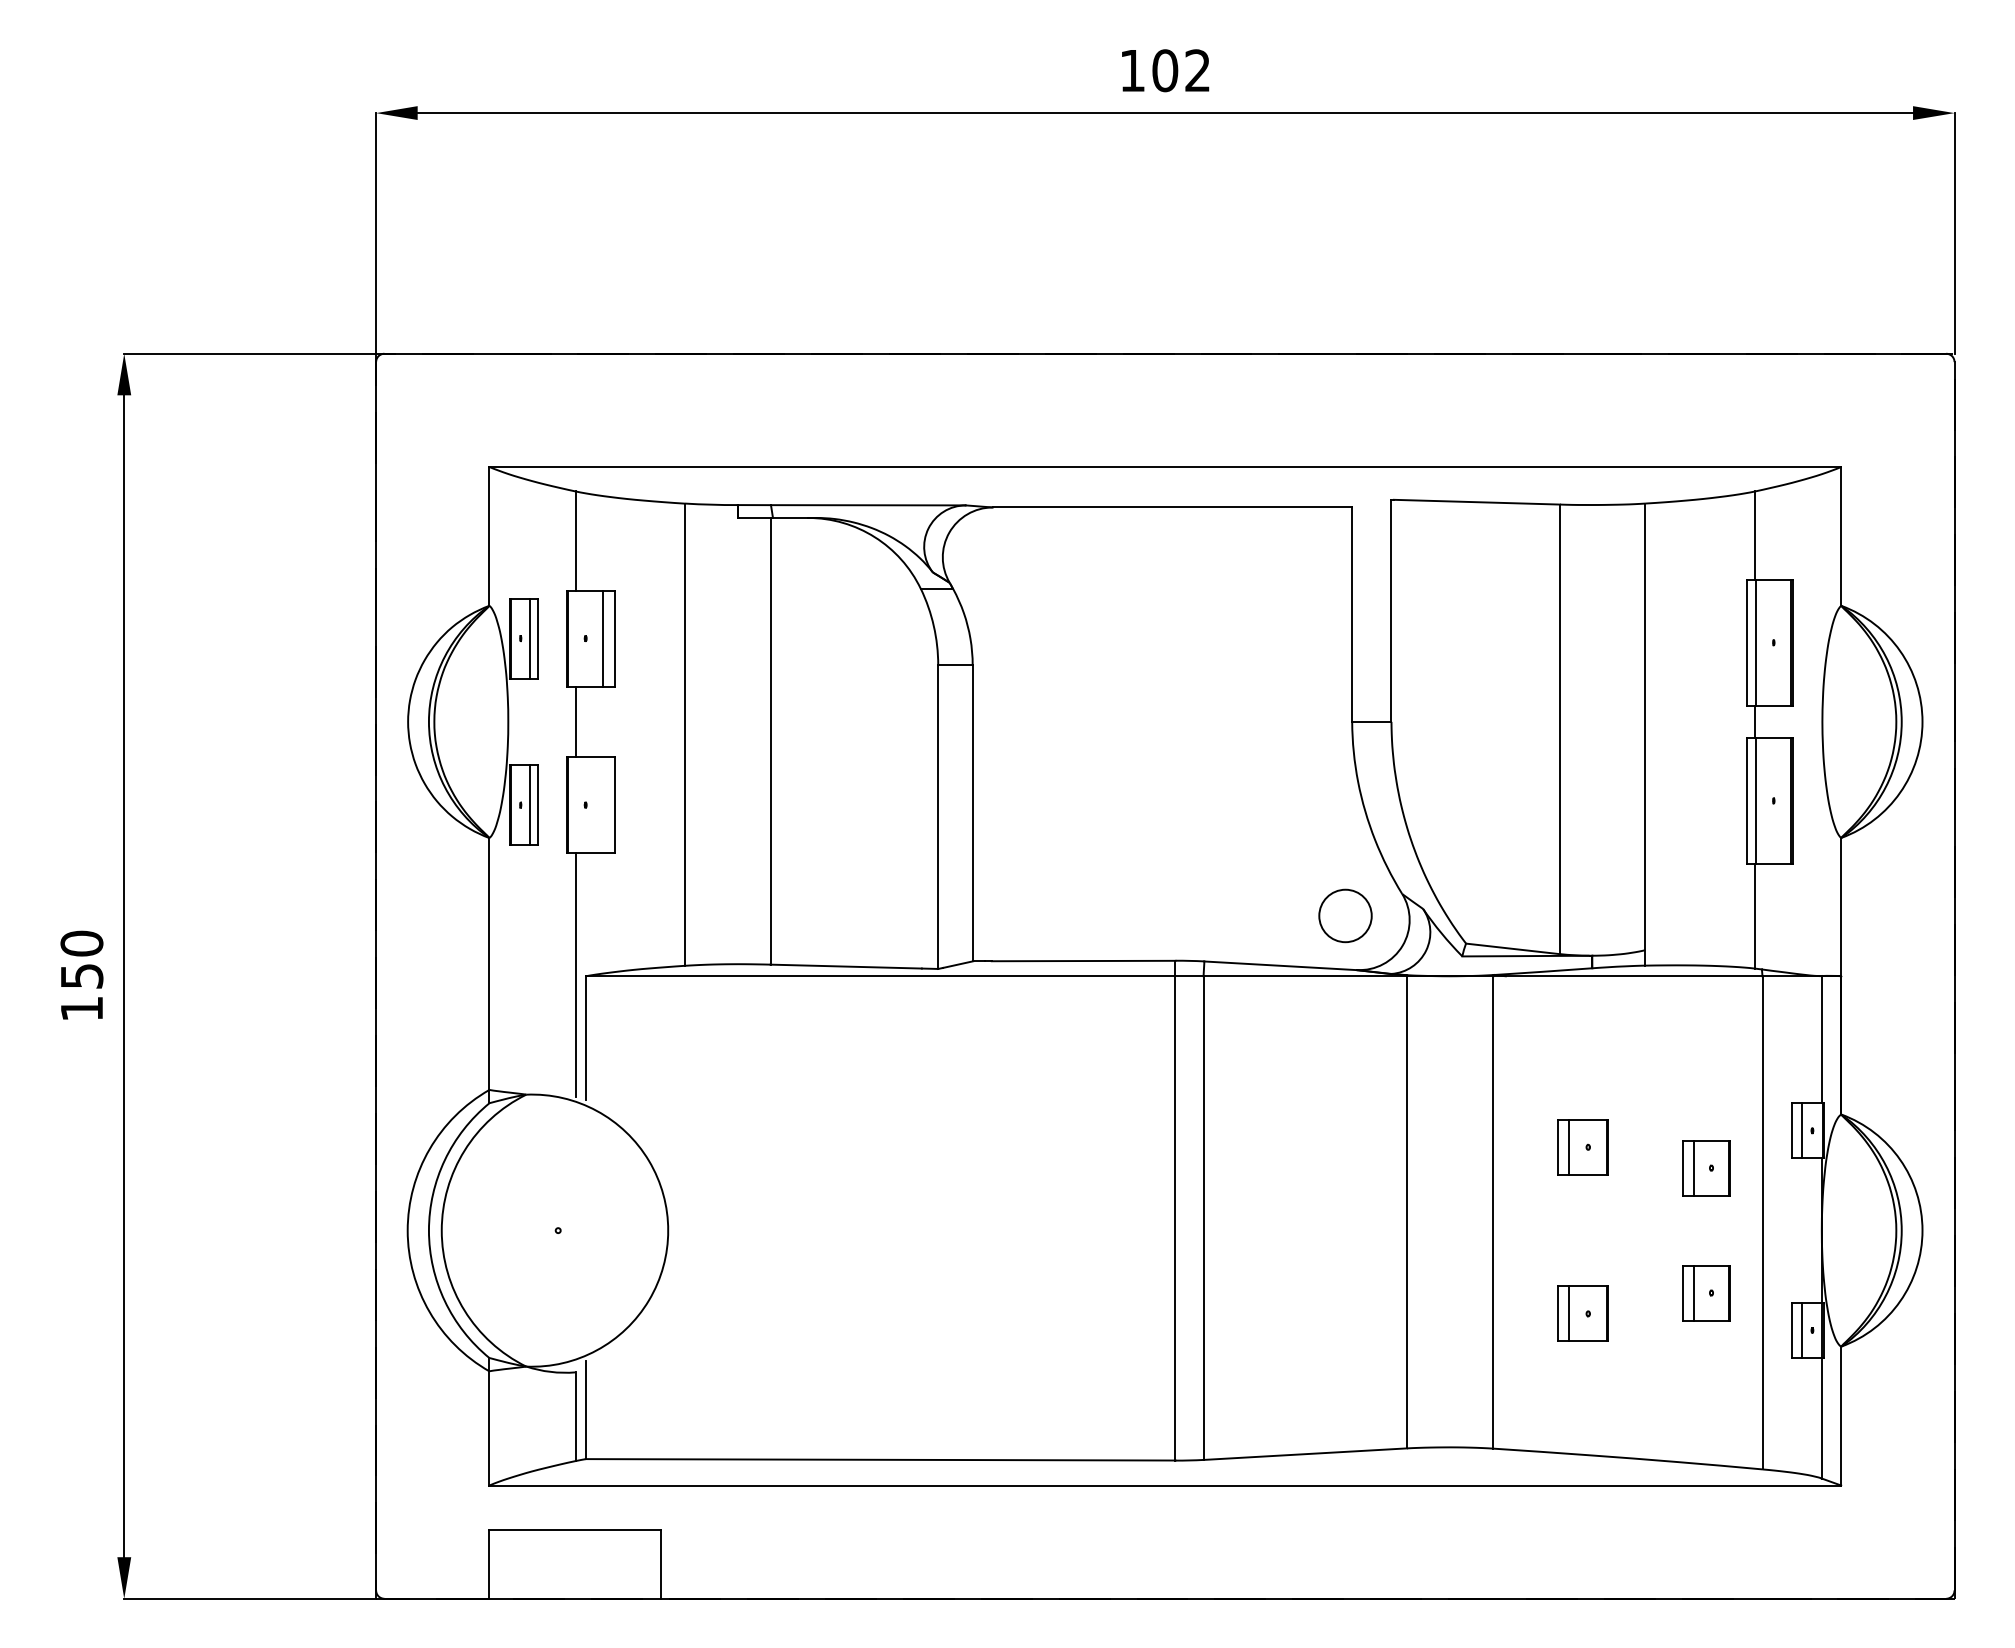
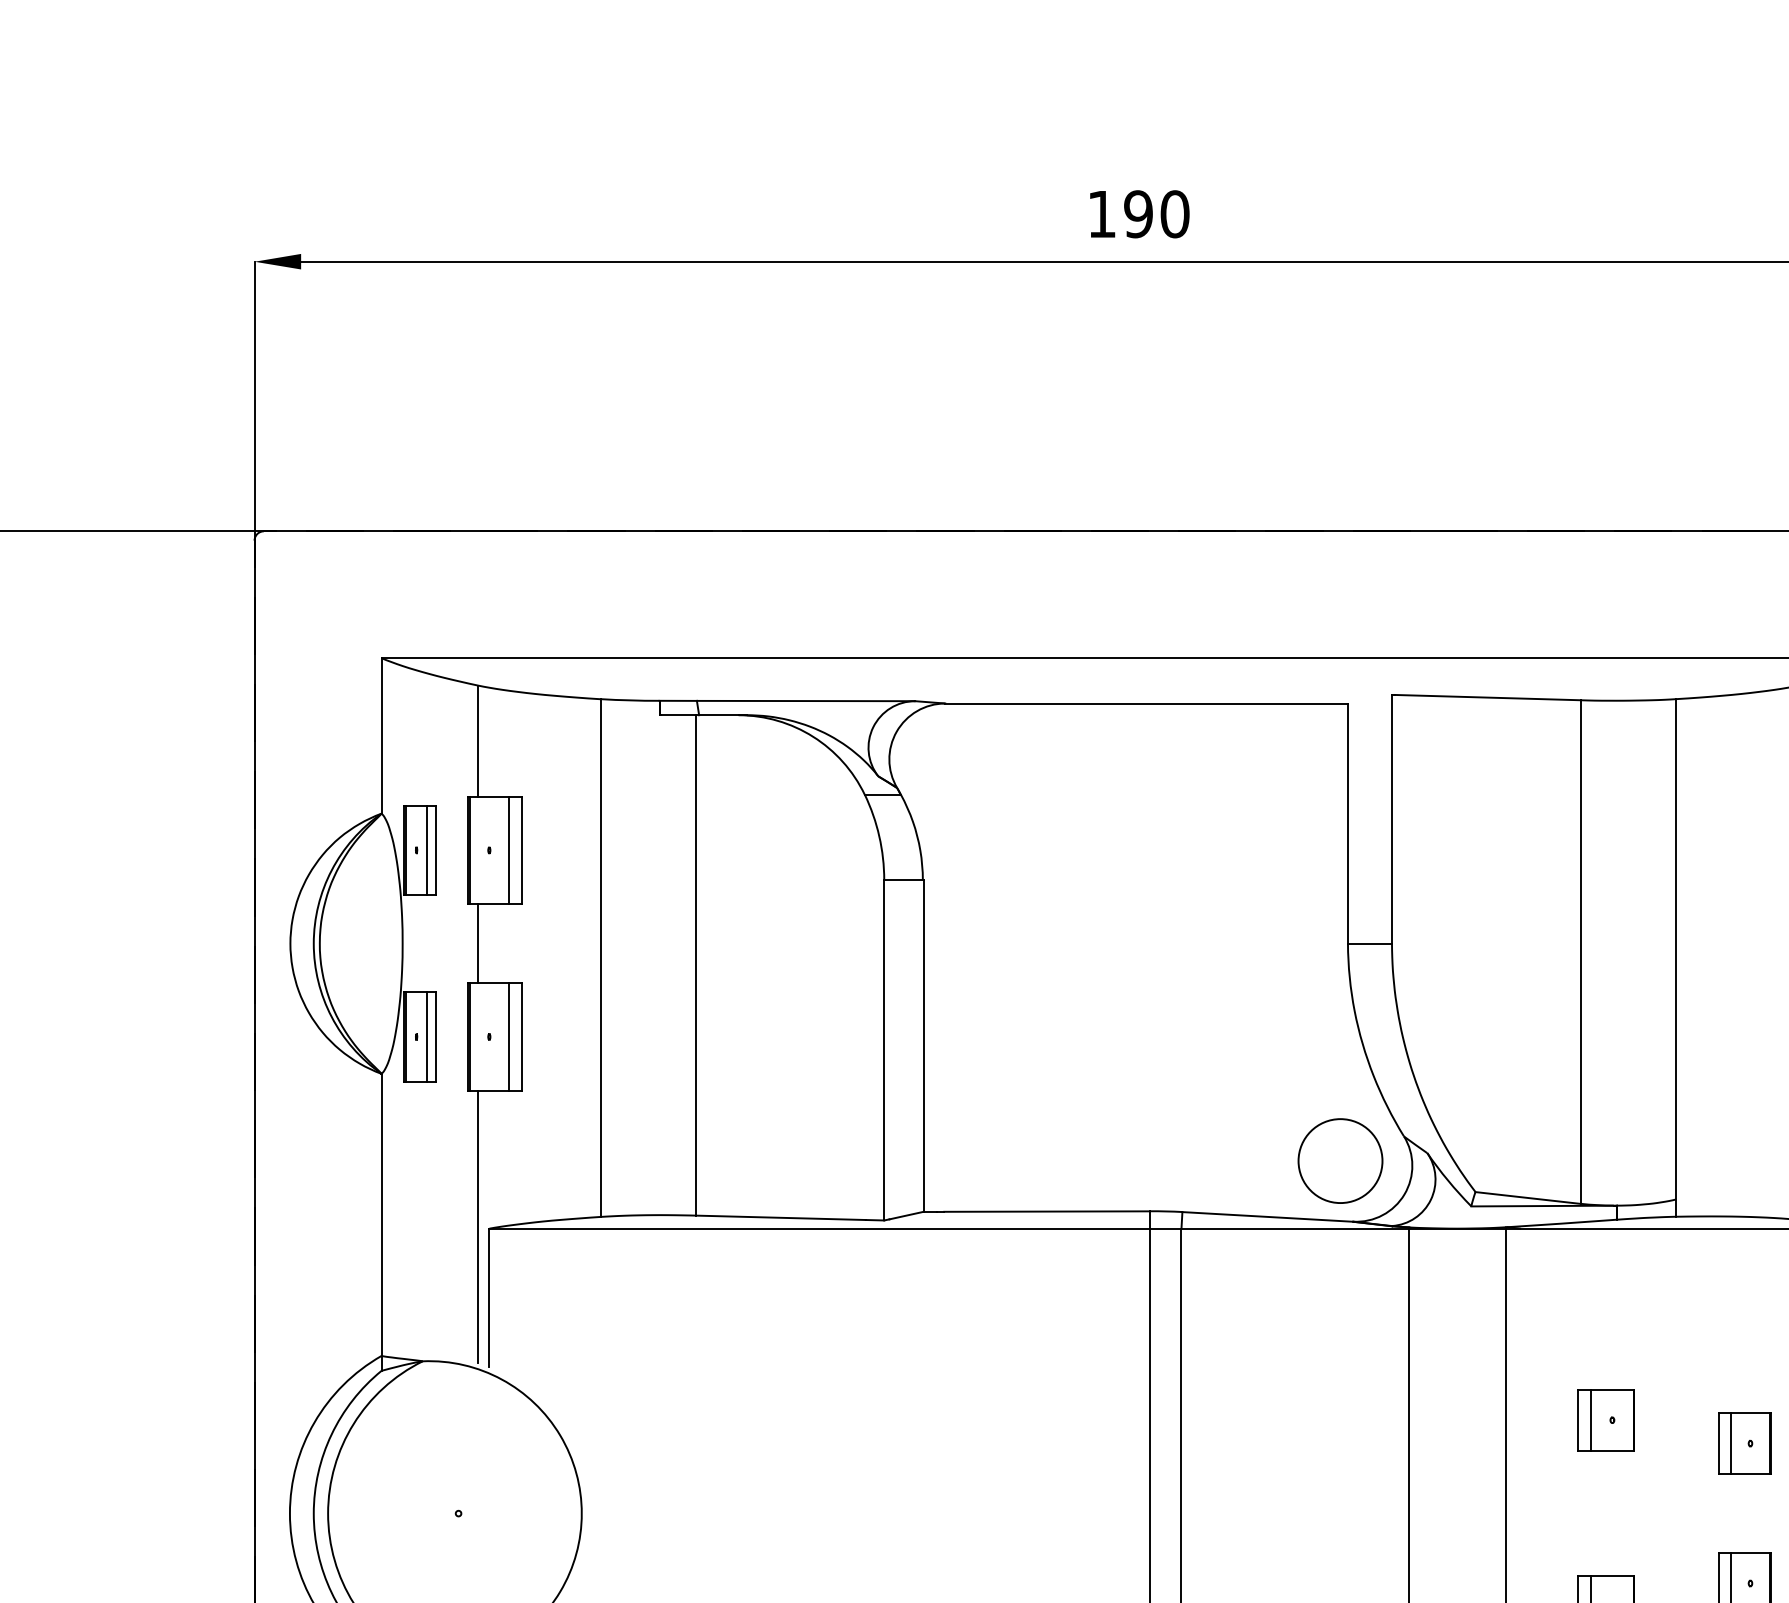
text: (1181, 70) -> (1156, 214), 102 -> 190
line: (603, 804) -> (509, 1036), added
circle: (1345, 915) -> (1340, 1160), size x1.43

